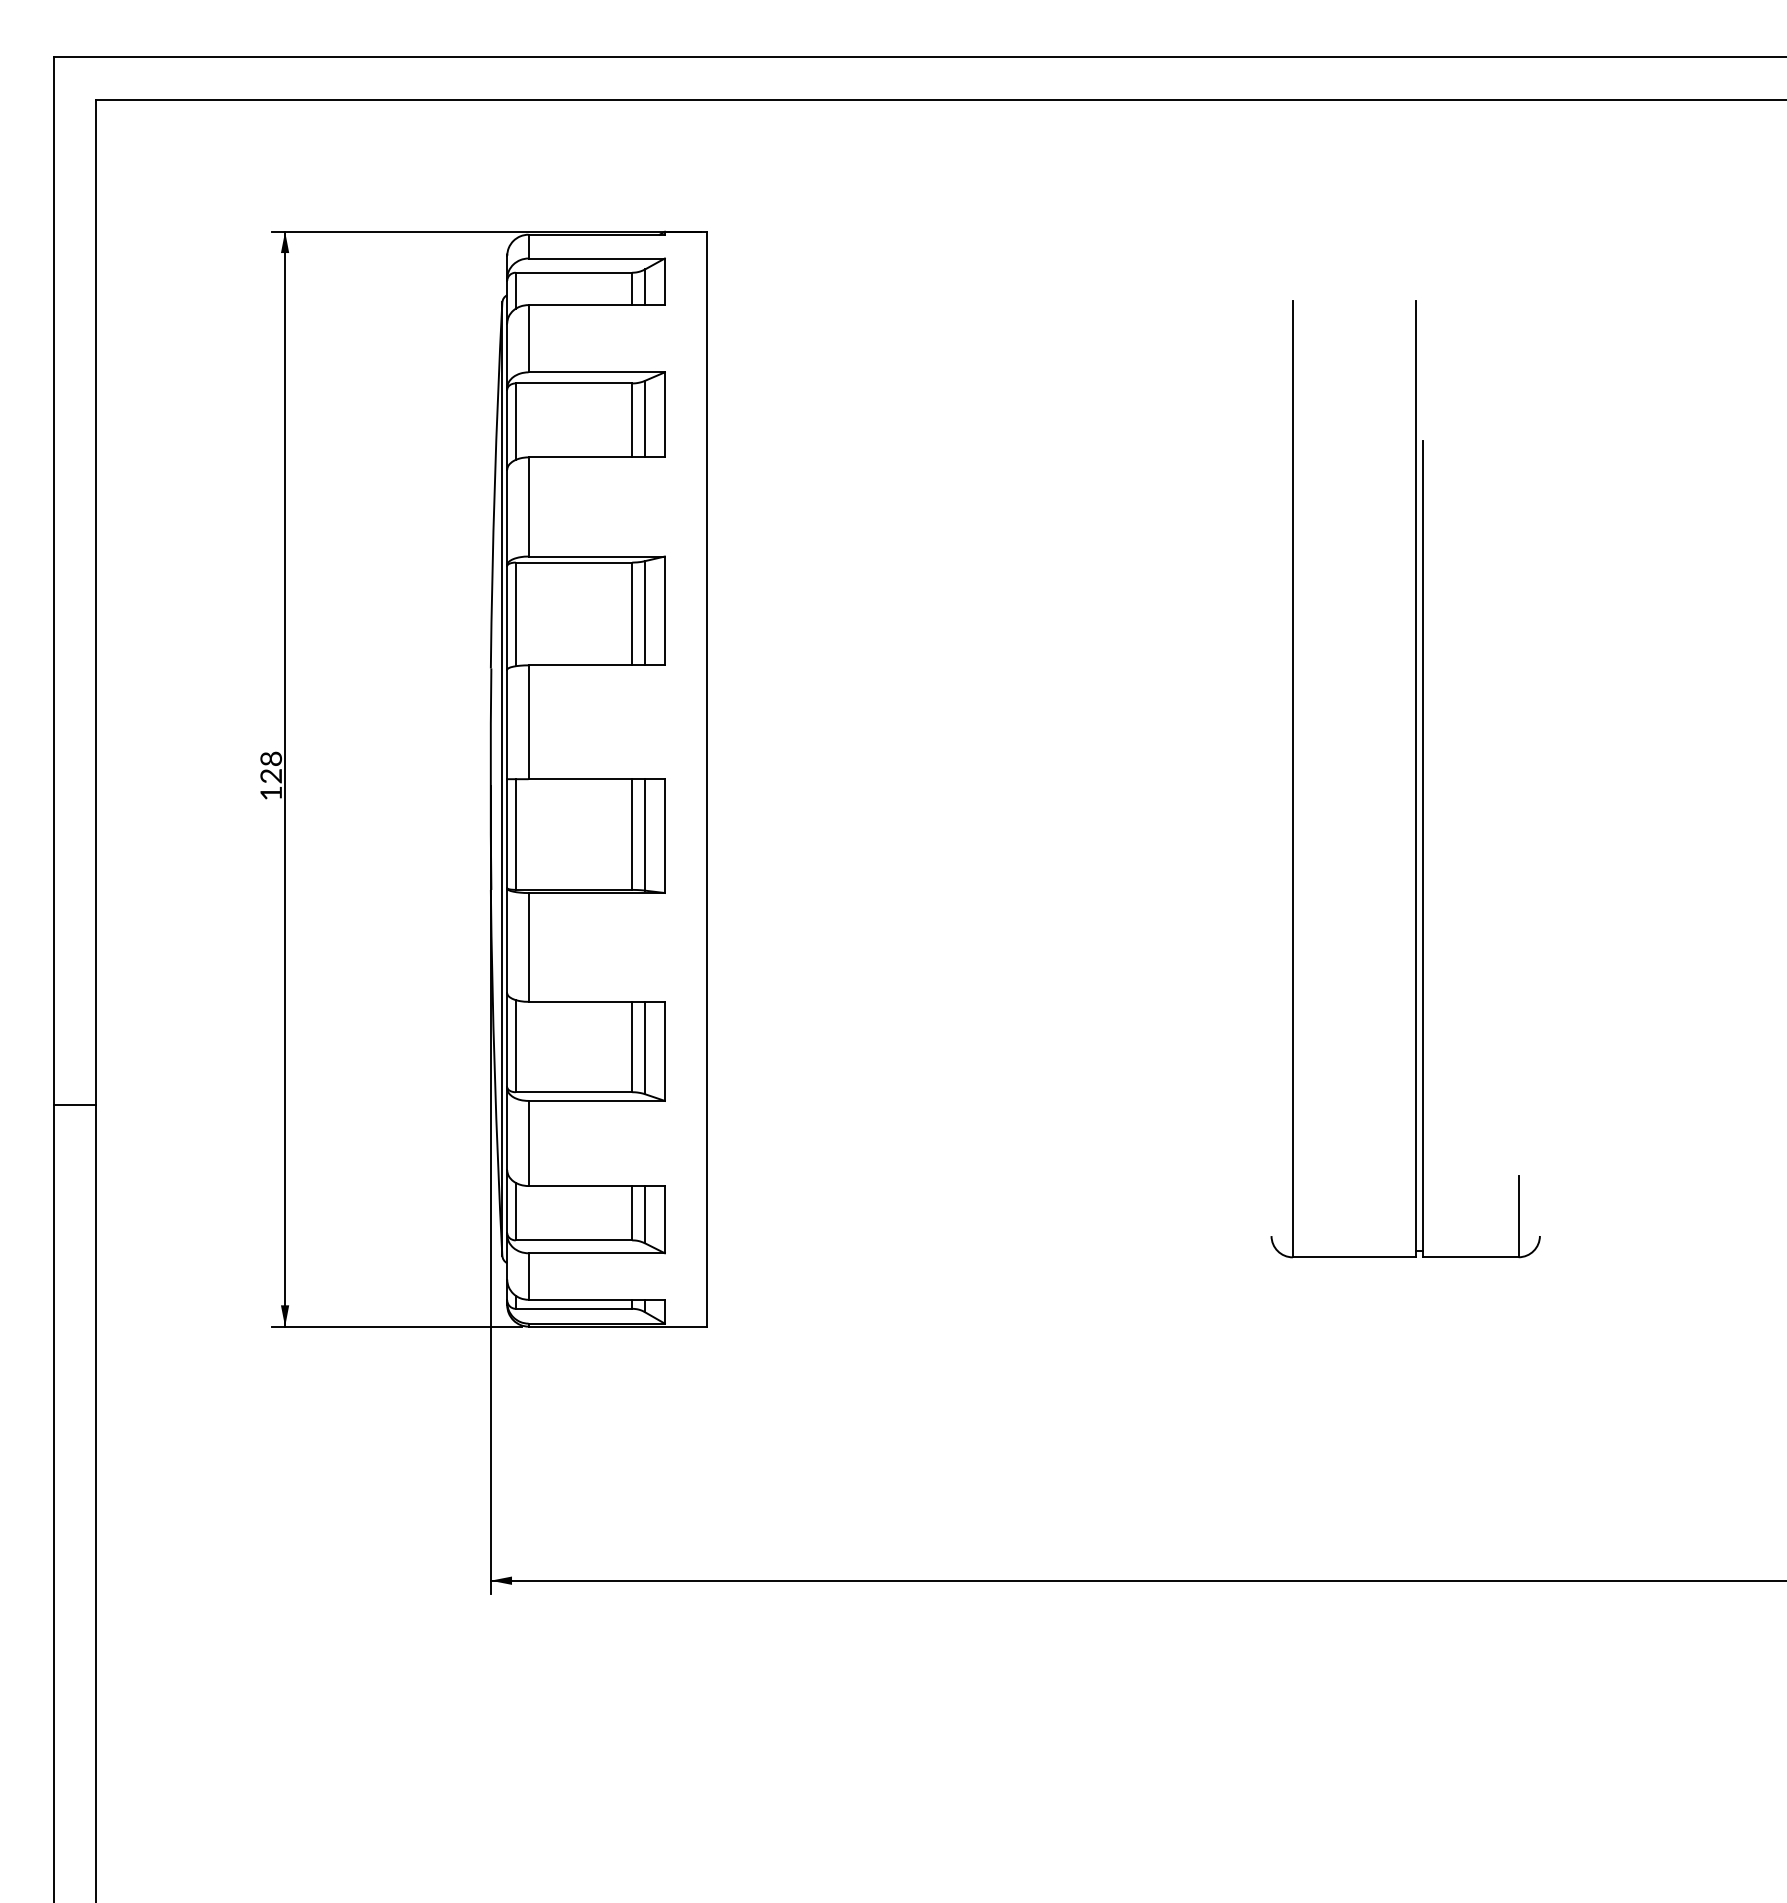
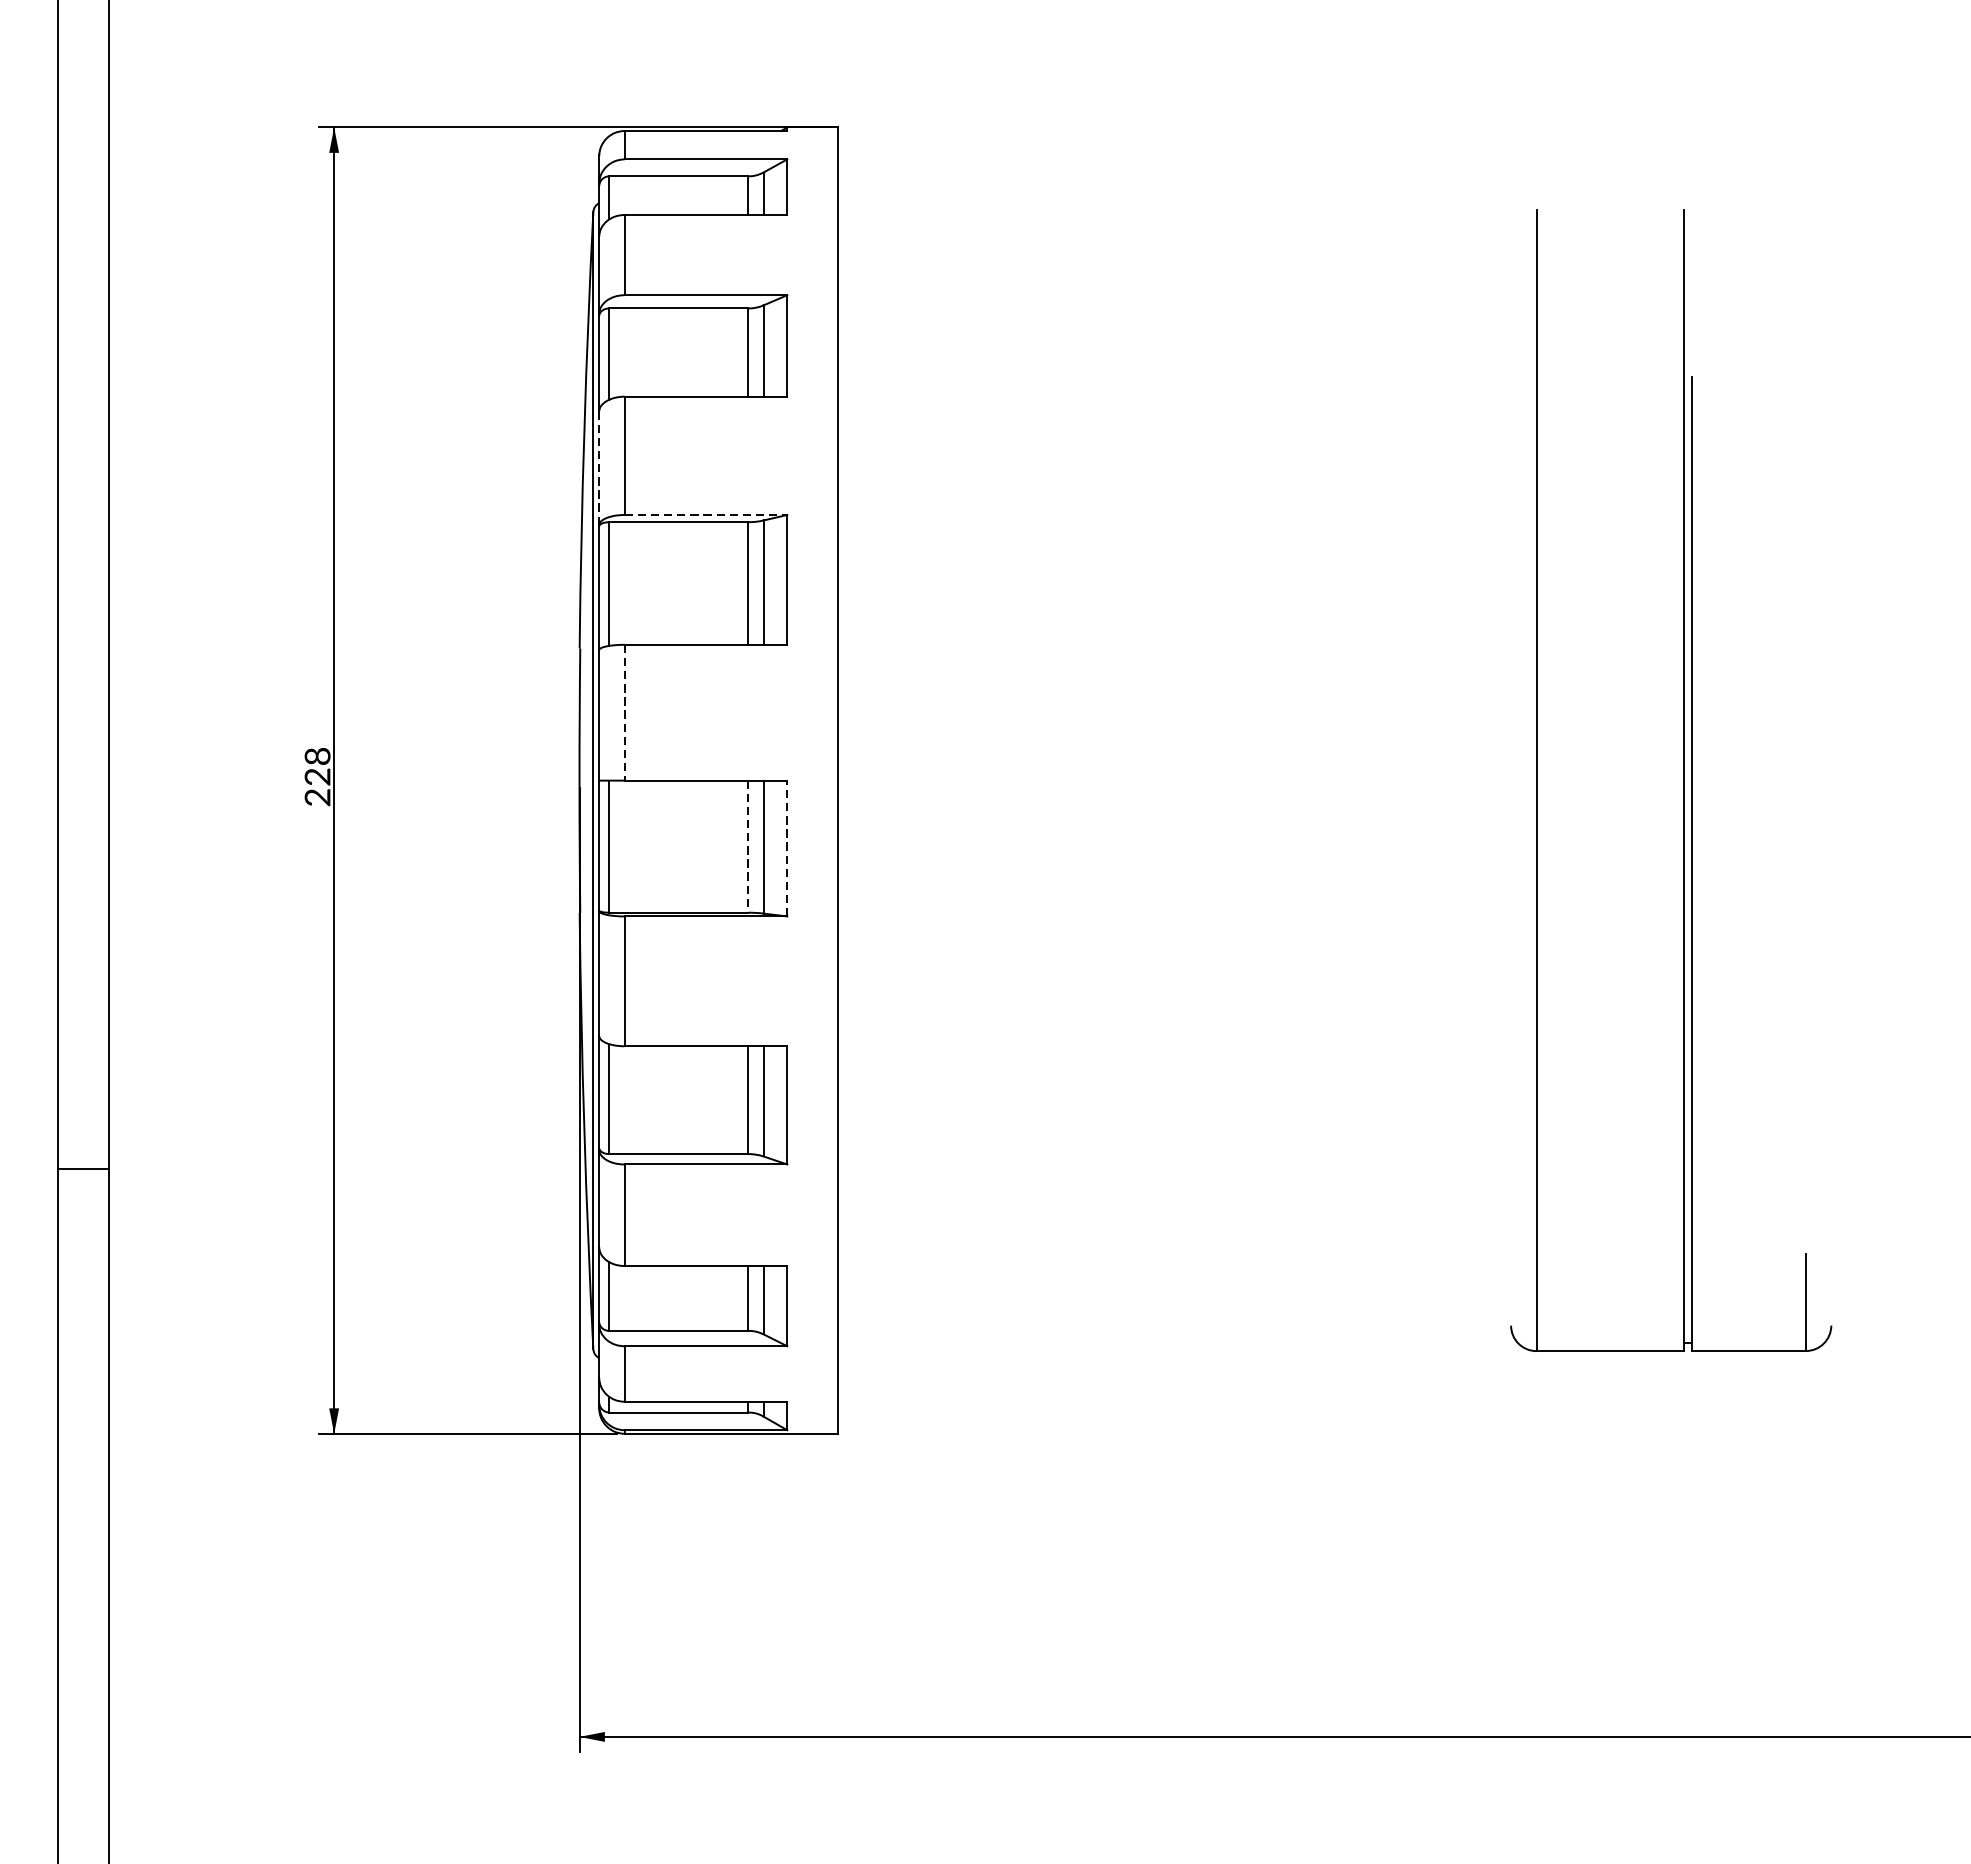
line: (507, 517) -> (599, 468), solid -> dashed
line: (597, 556) -> (706, 514), solid -> dashed
line: (528, 722) -> (624, 712), solid -> dashed
text: (270, 793) -> (316, 797), 128 -> 228
line: (632, 835) -> (748, 847), solid -> dashed
line: (664, 836) -> (786, 848), solid -> dashed

